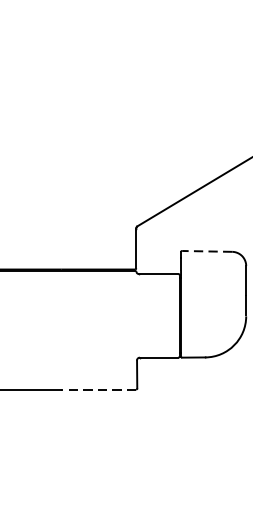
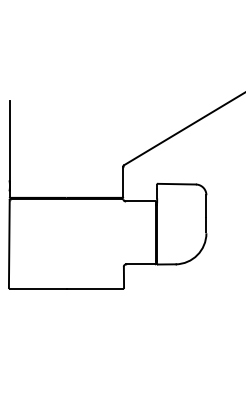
line: (206, 251) -> (176, 184), dashed -> solid
line: (98, 389) -> (94, 288), dashed -> solid

